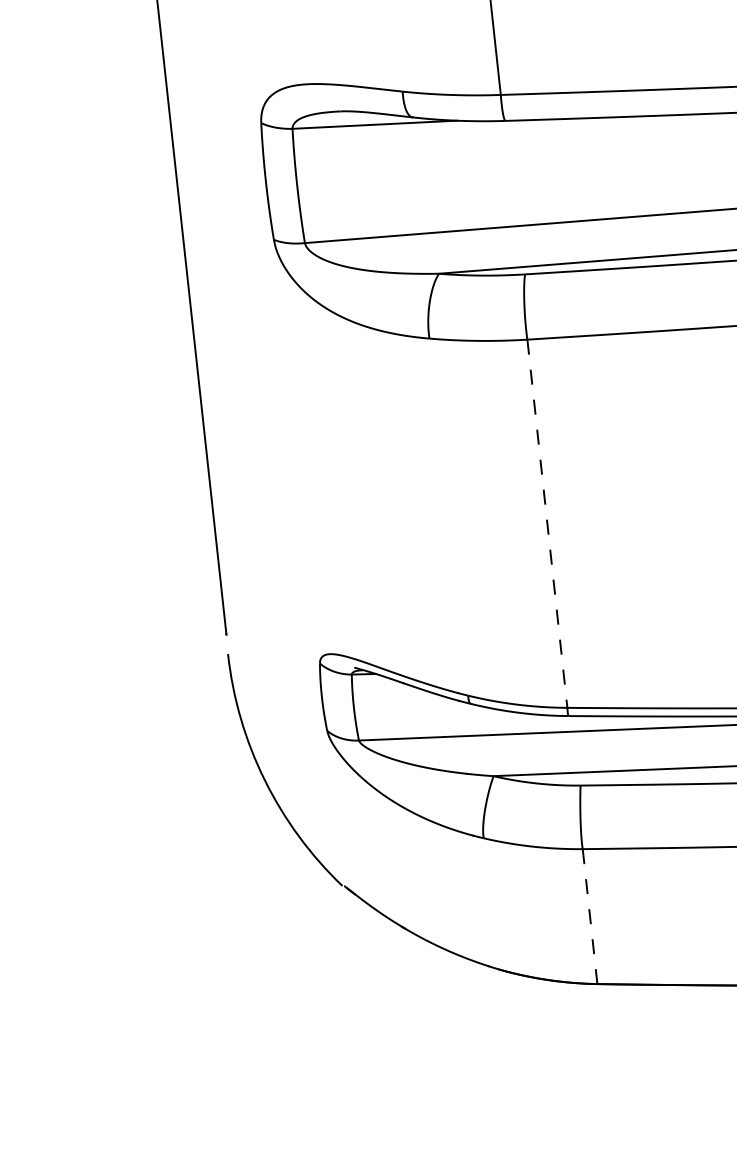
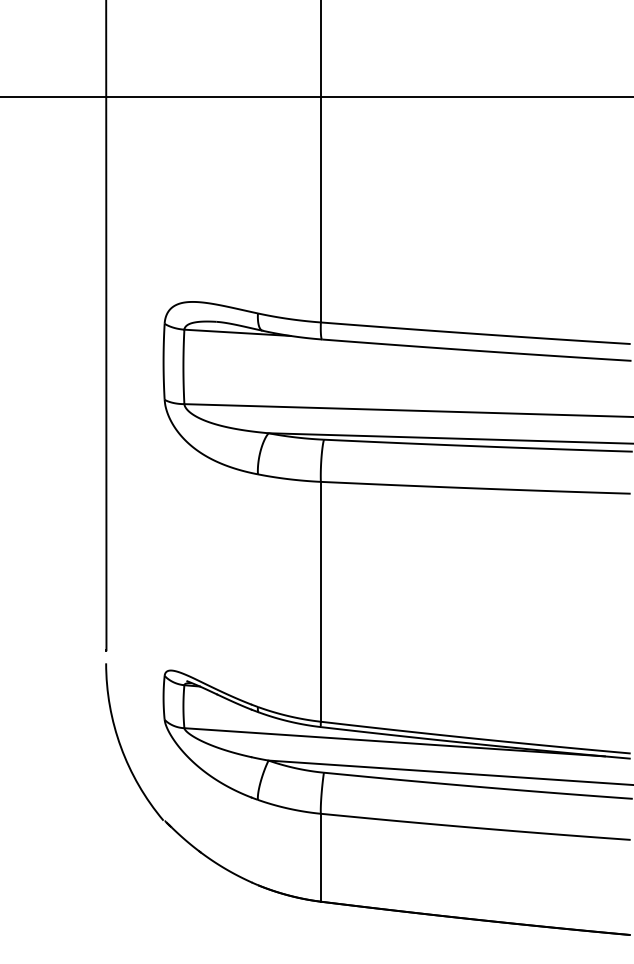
line: (546, 523) -> (320, 601), dashed -> solid
line: (589, 916) -> (320, 857), dashed -> solid

